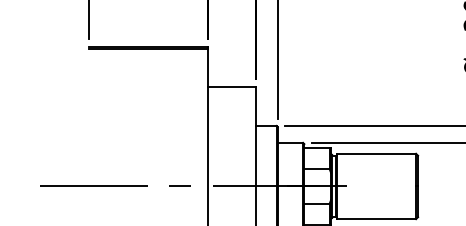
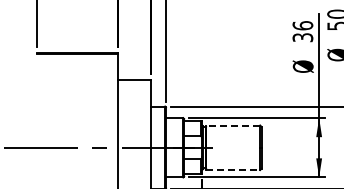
line: (376, 153) -> (233, 125), solid -> dashed
line: (376, 219) -> (233, 170), solid -> dashed

